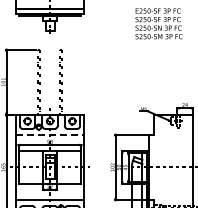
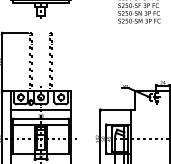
line: (50, 134) -> (41, 109), dashed -> solid

